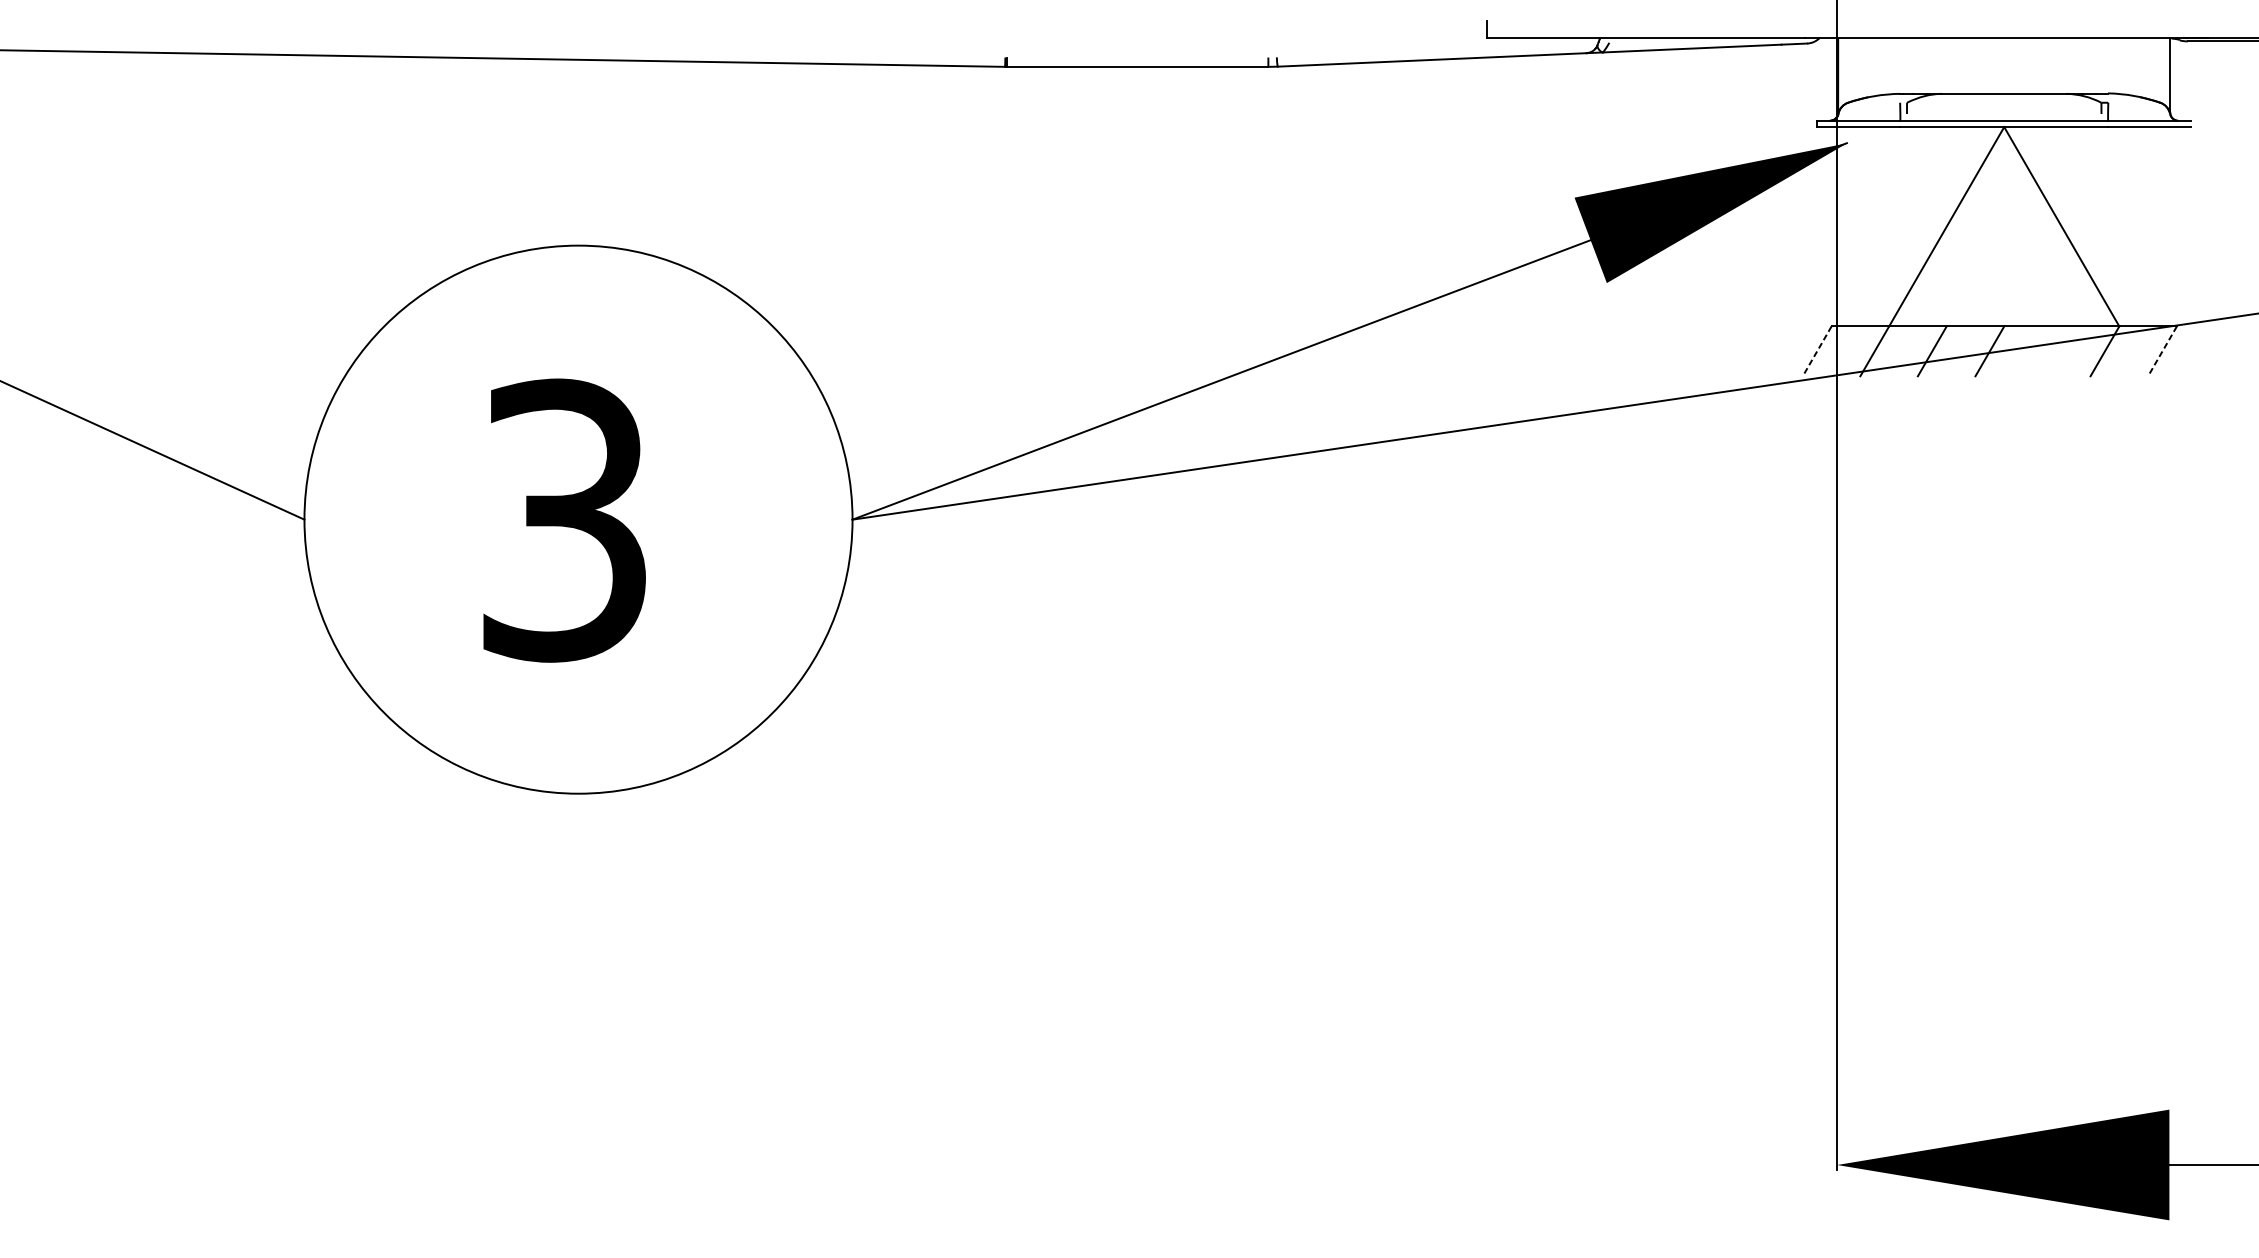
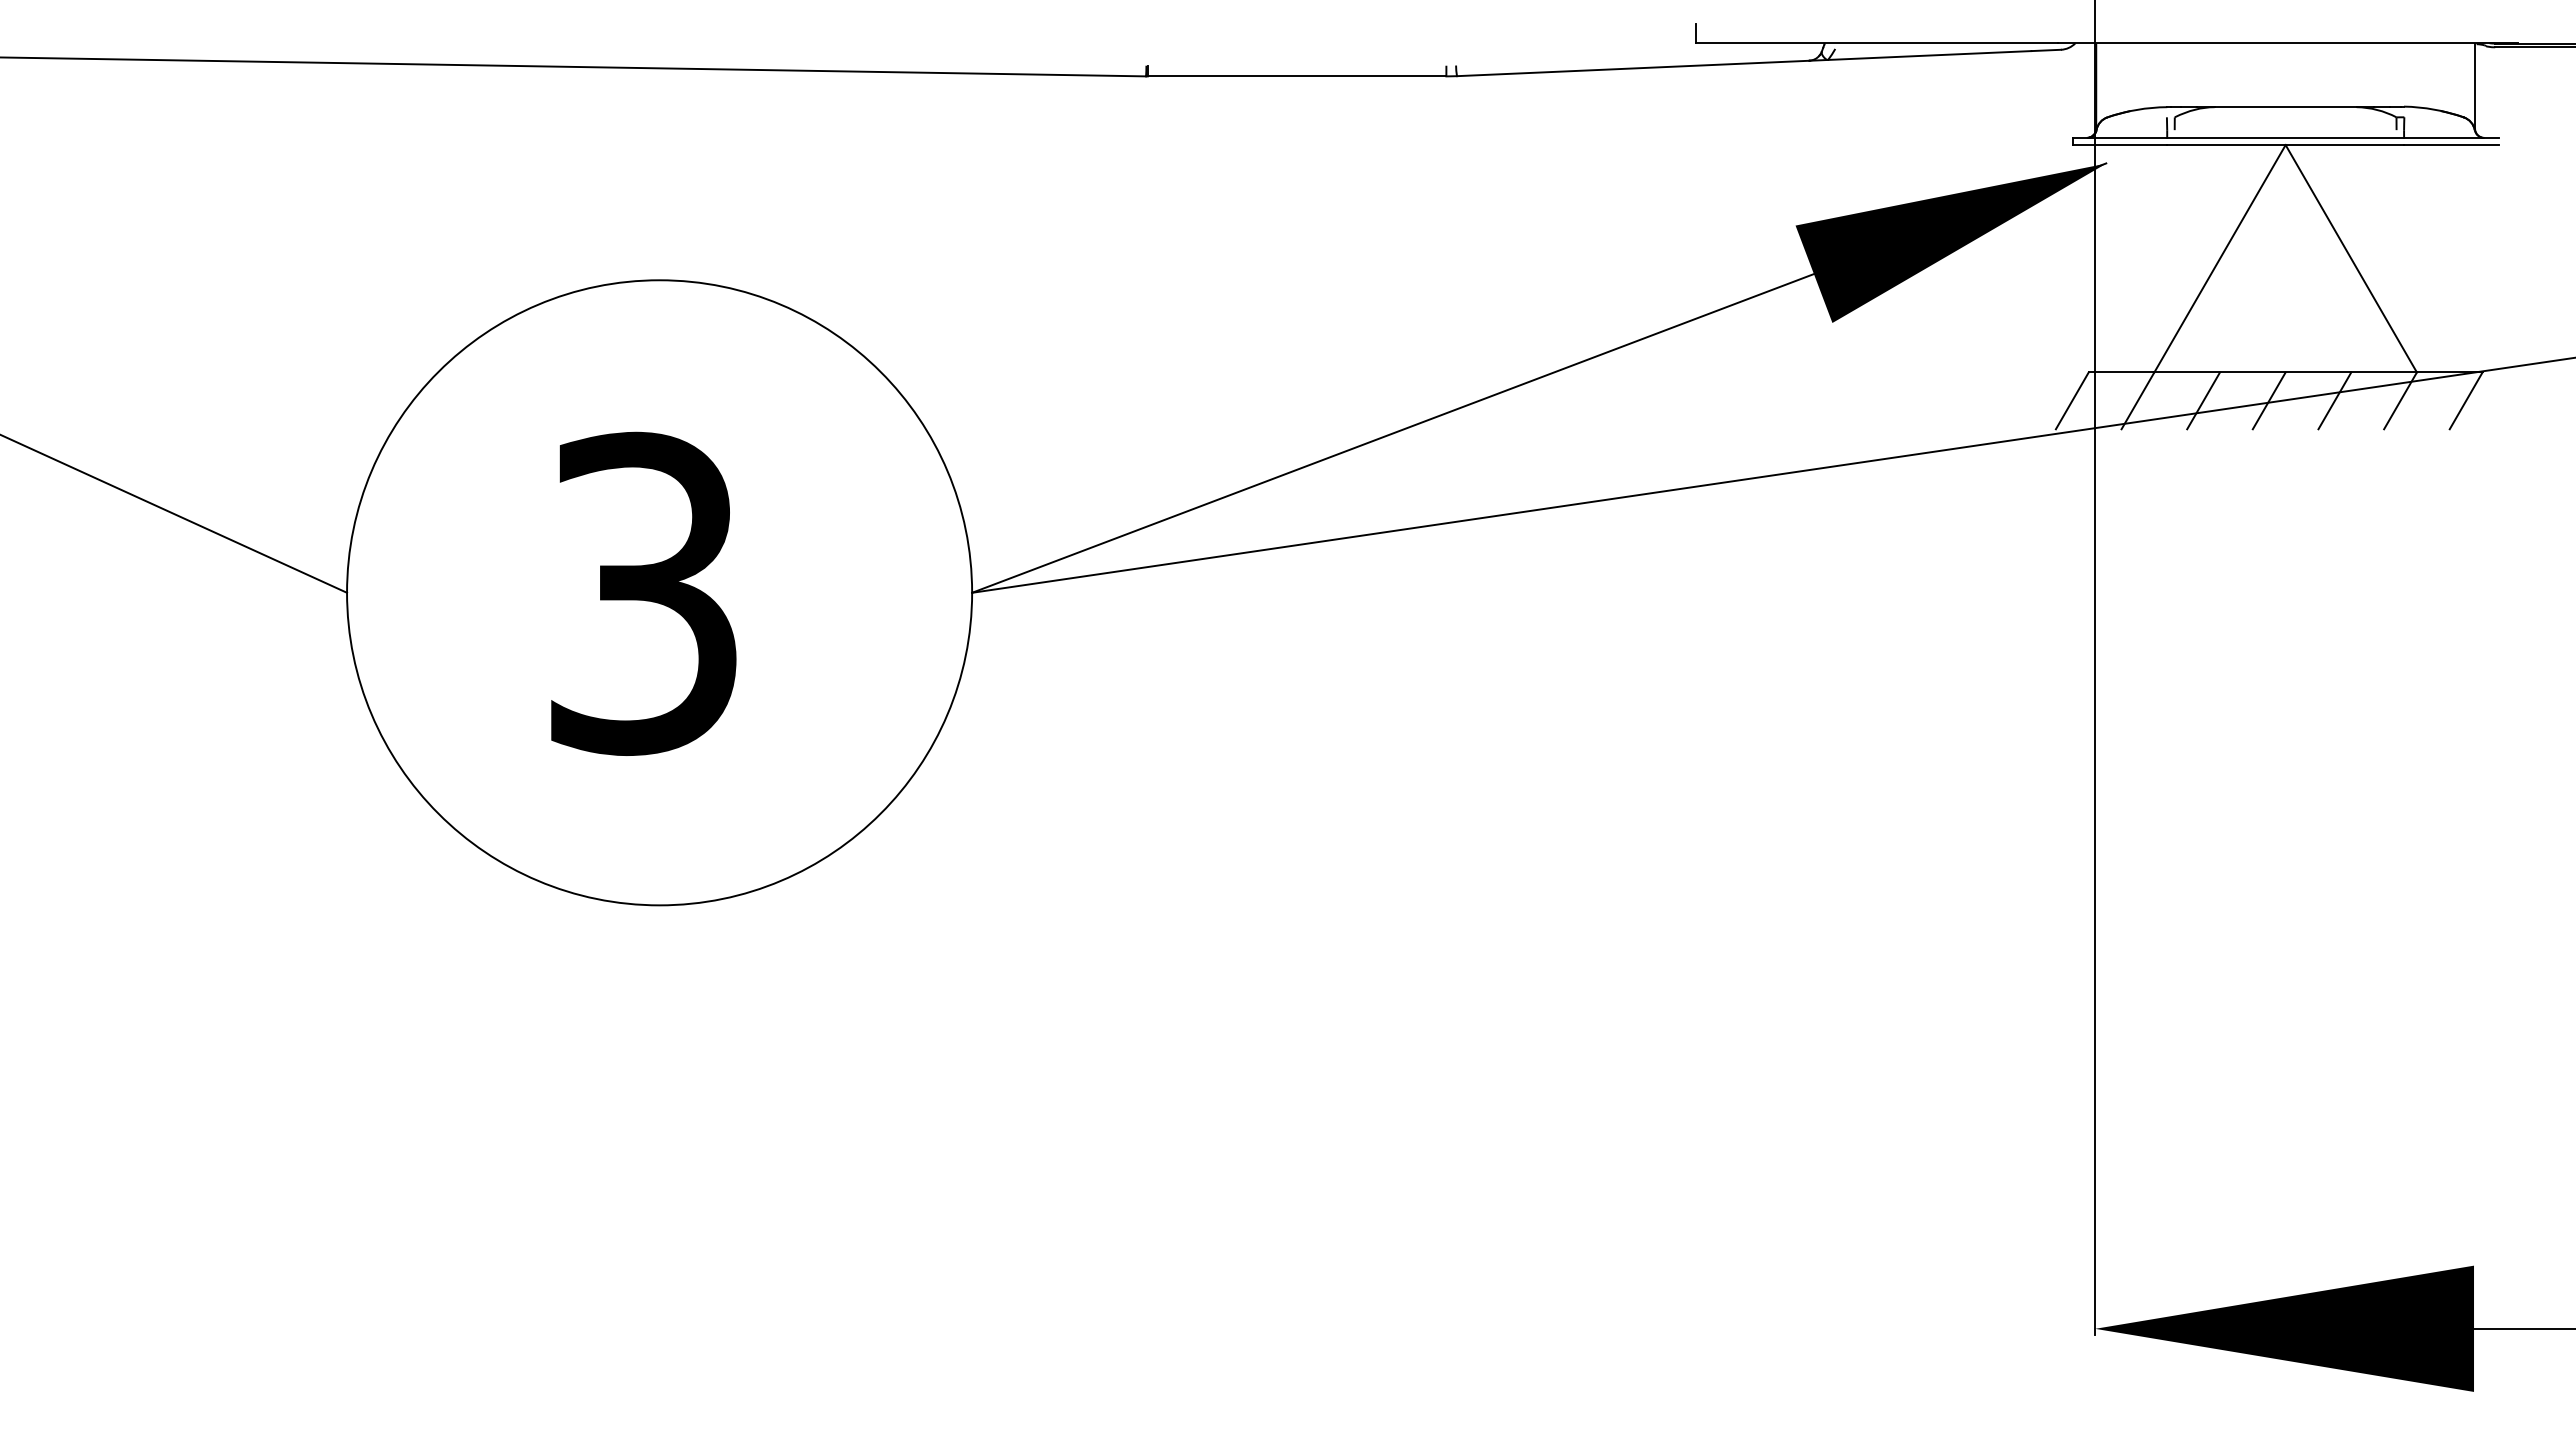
line: (1817, 351) -> (2072, 400), dashed -> solid
line: (2047, 351) -> (2334, 400), added
line: (2162, 351) -> (2466, 400), dashed -> solid

